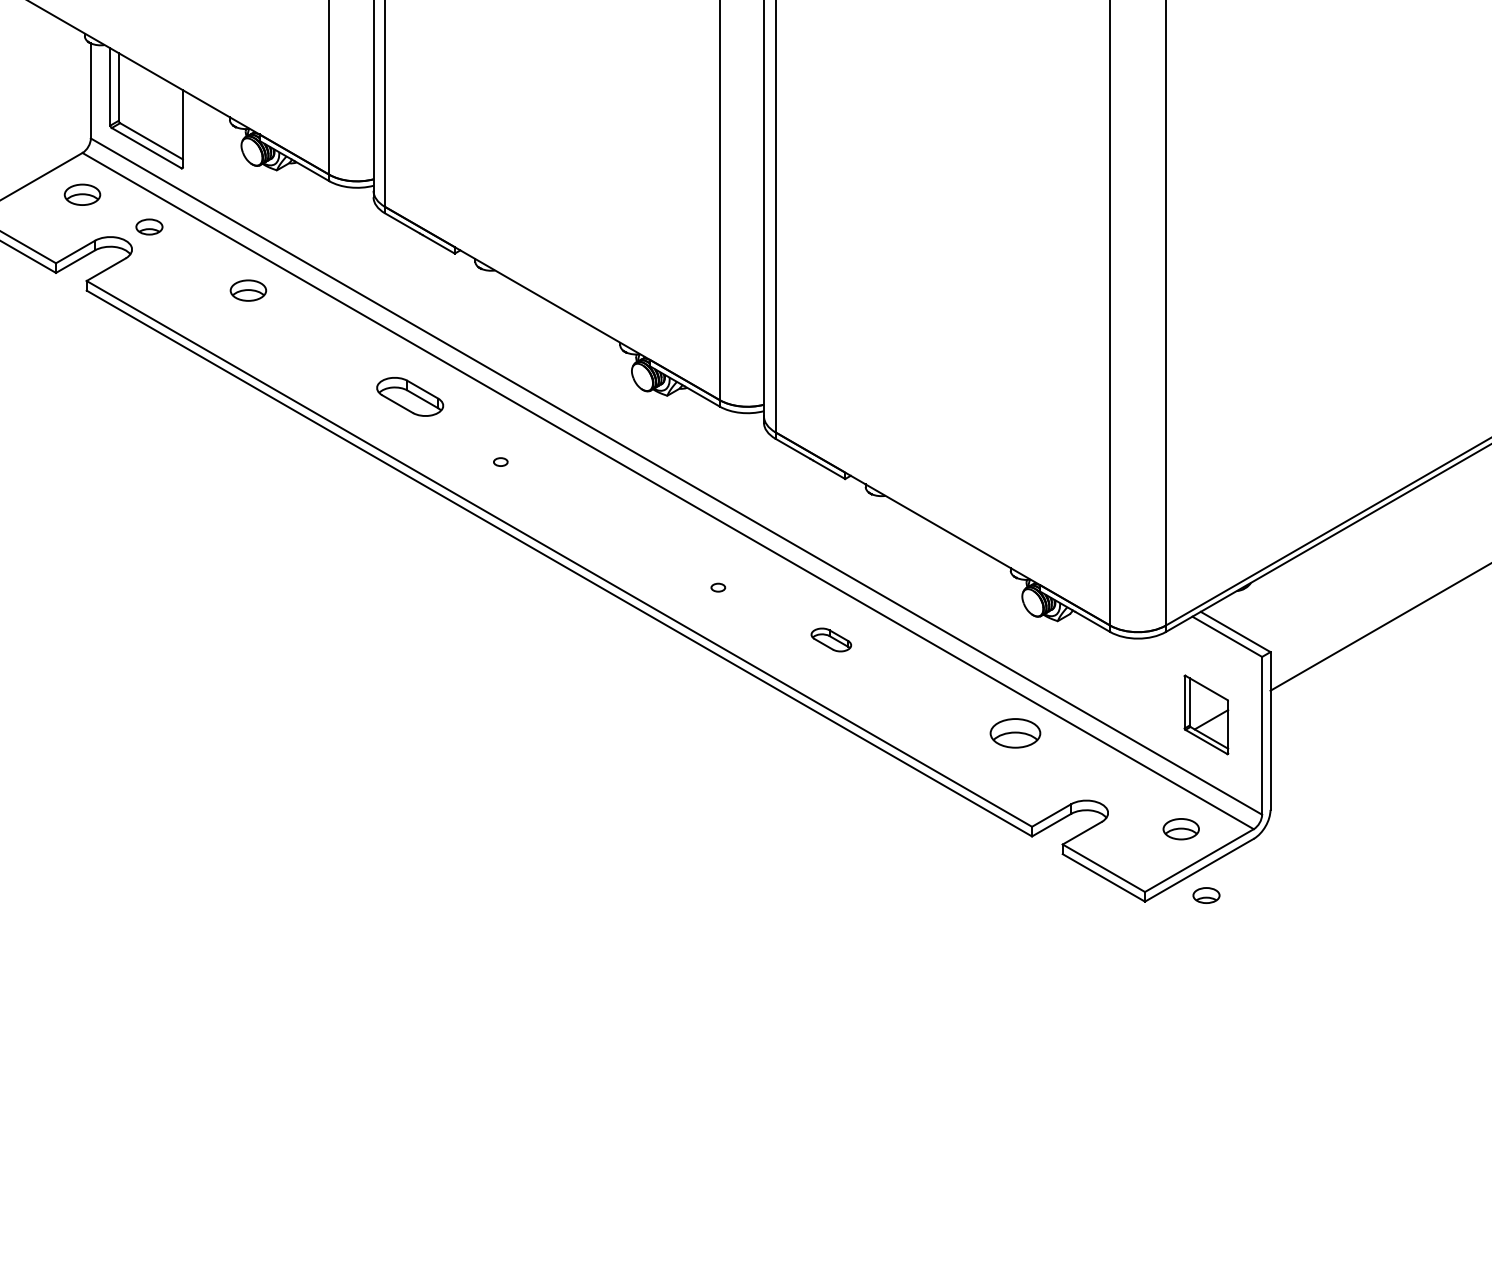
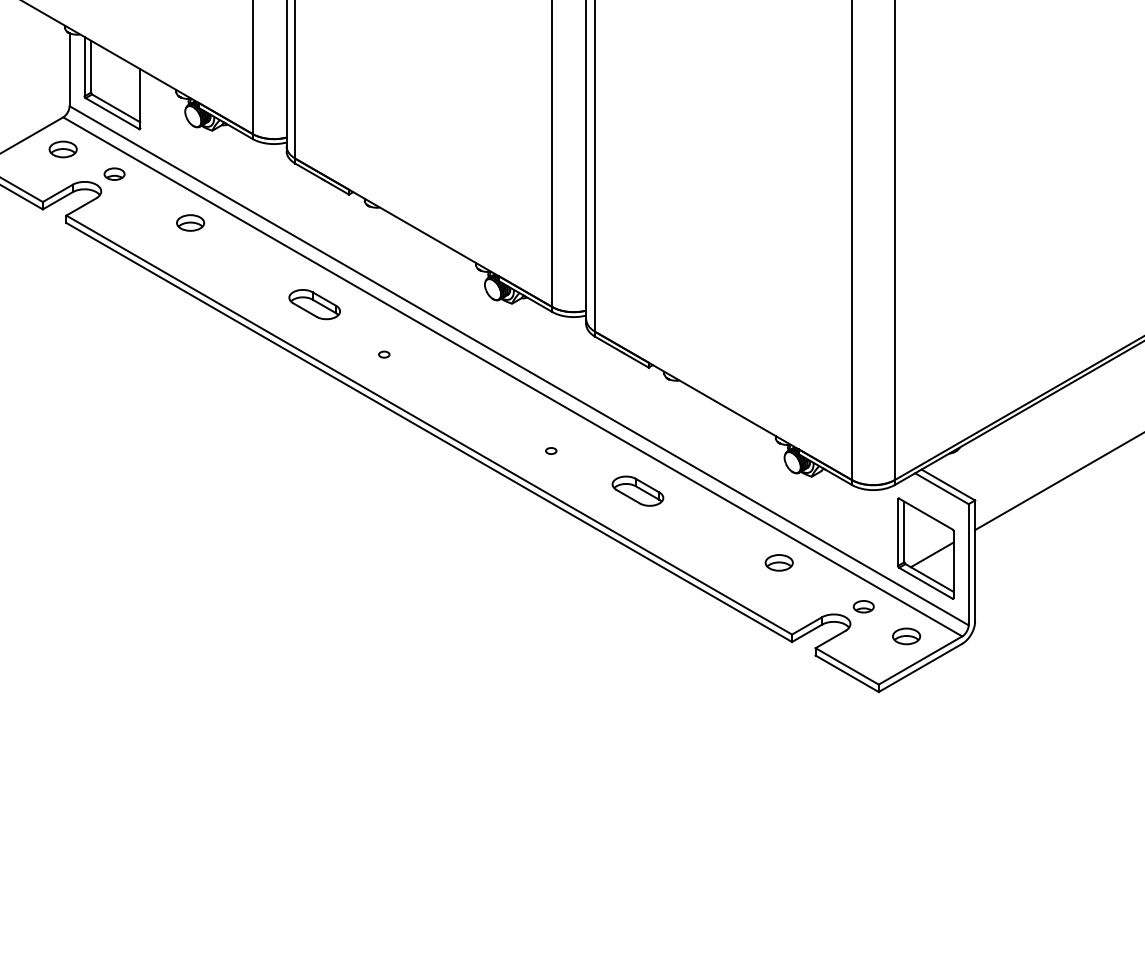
part: (831, 639) -> (638, 490), size x1.67
part: (1206, 714) -> (925, 548), size x1.67
part: (1014, 733) -> (778, 562), size x0.71
part: (1206, 895) -> (863, 606), moved

